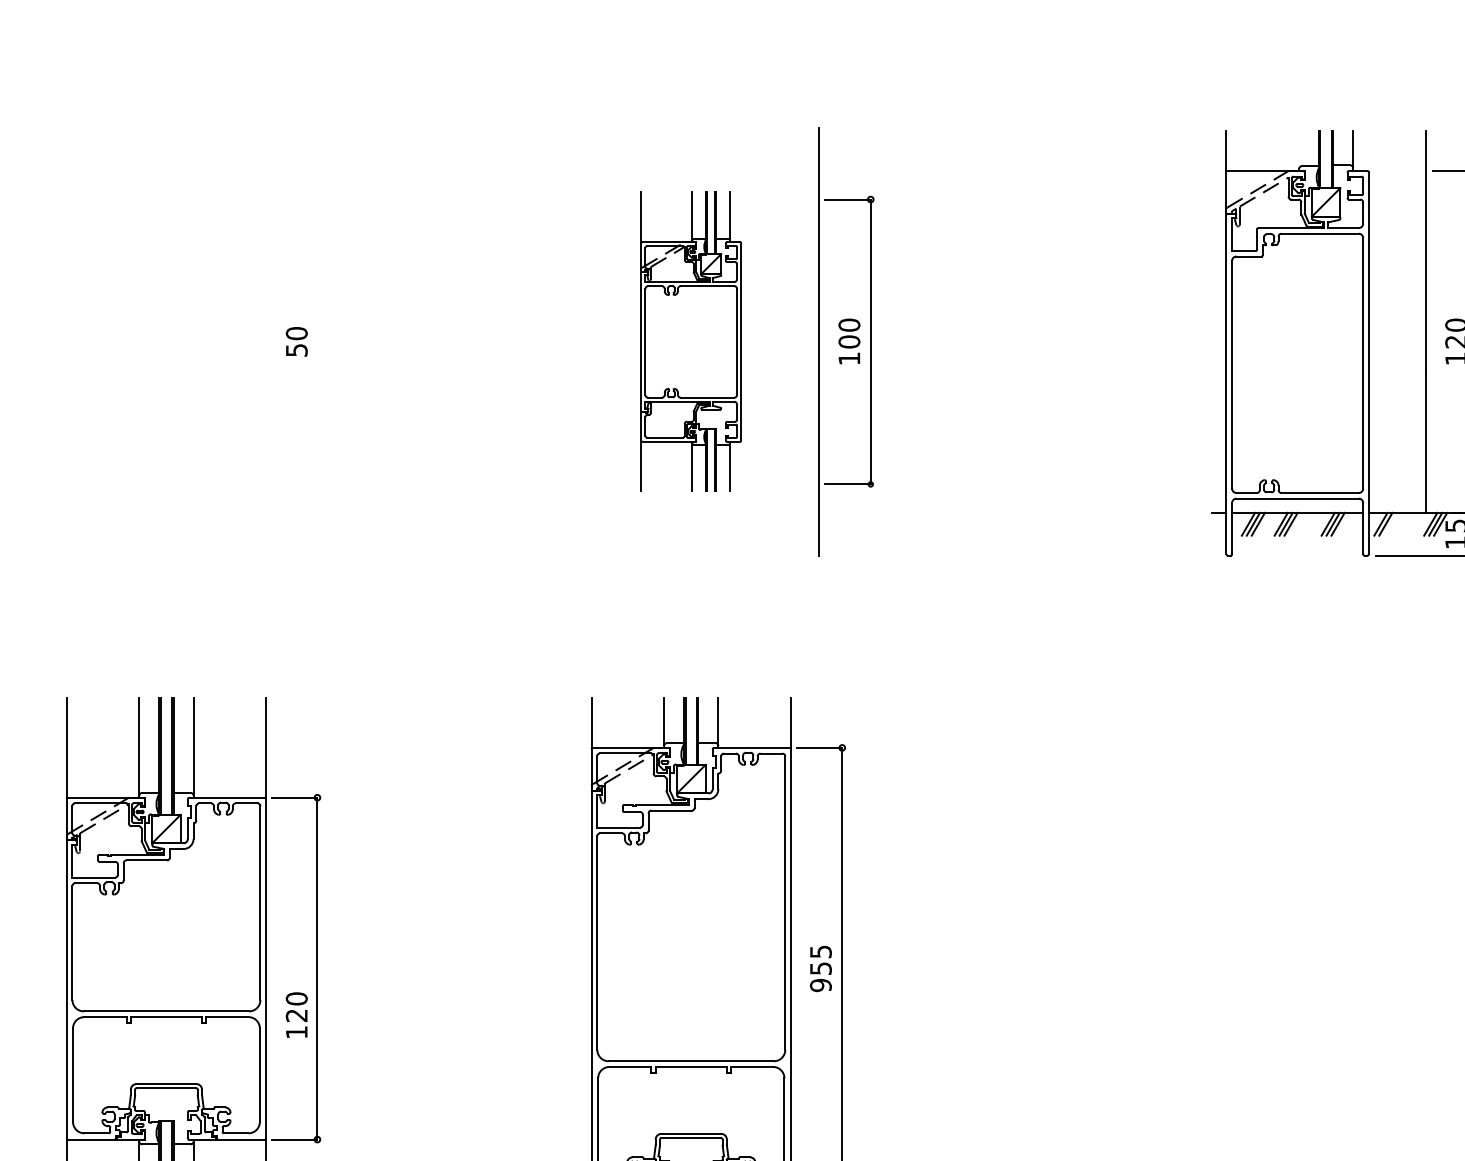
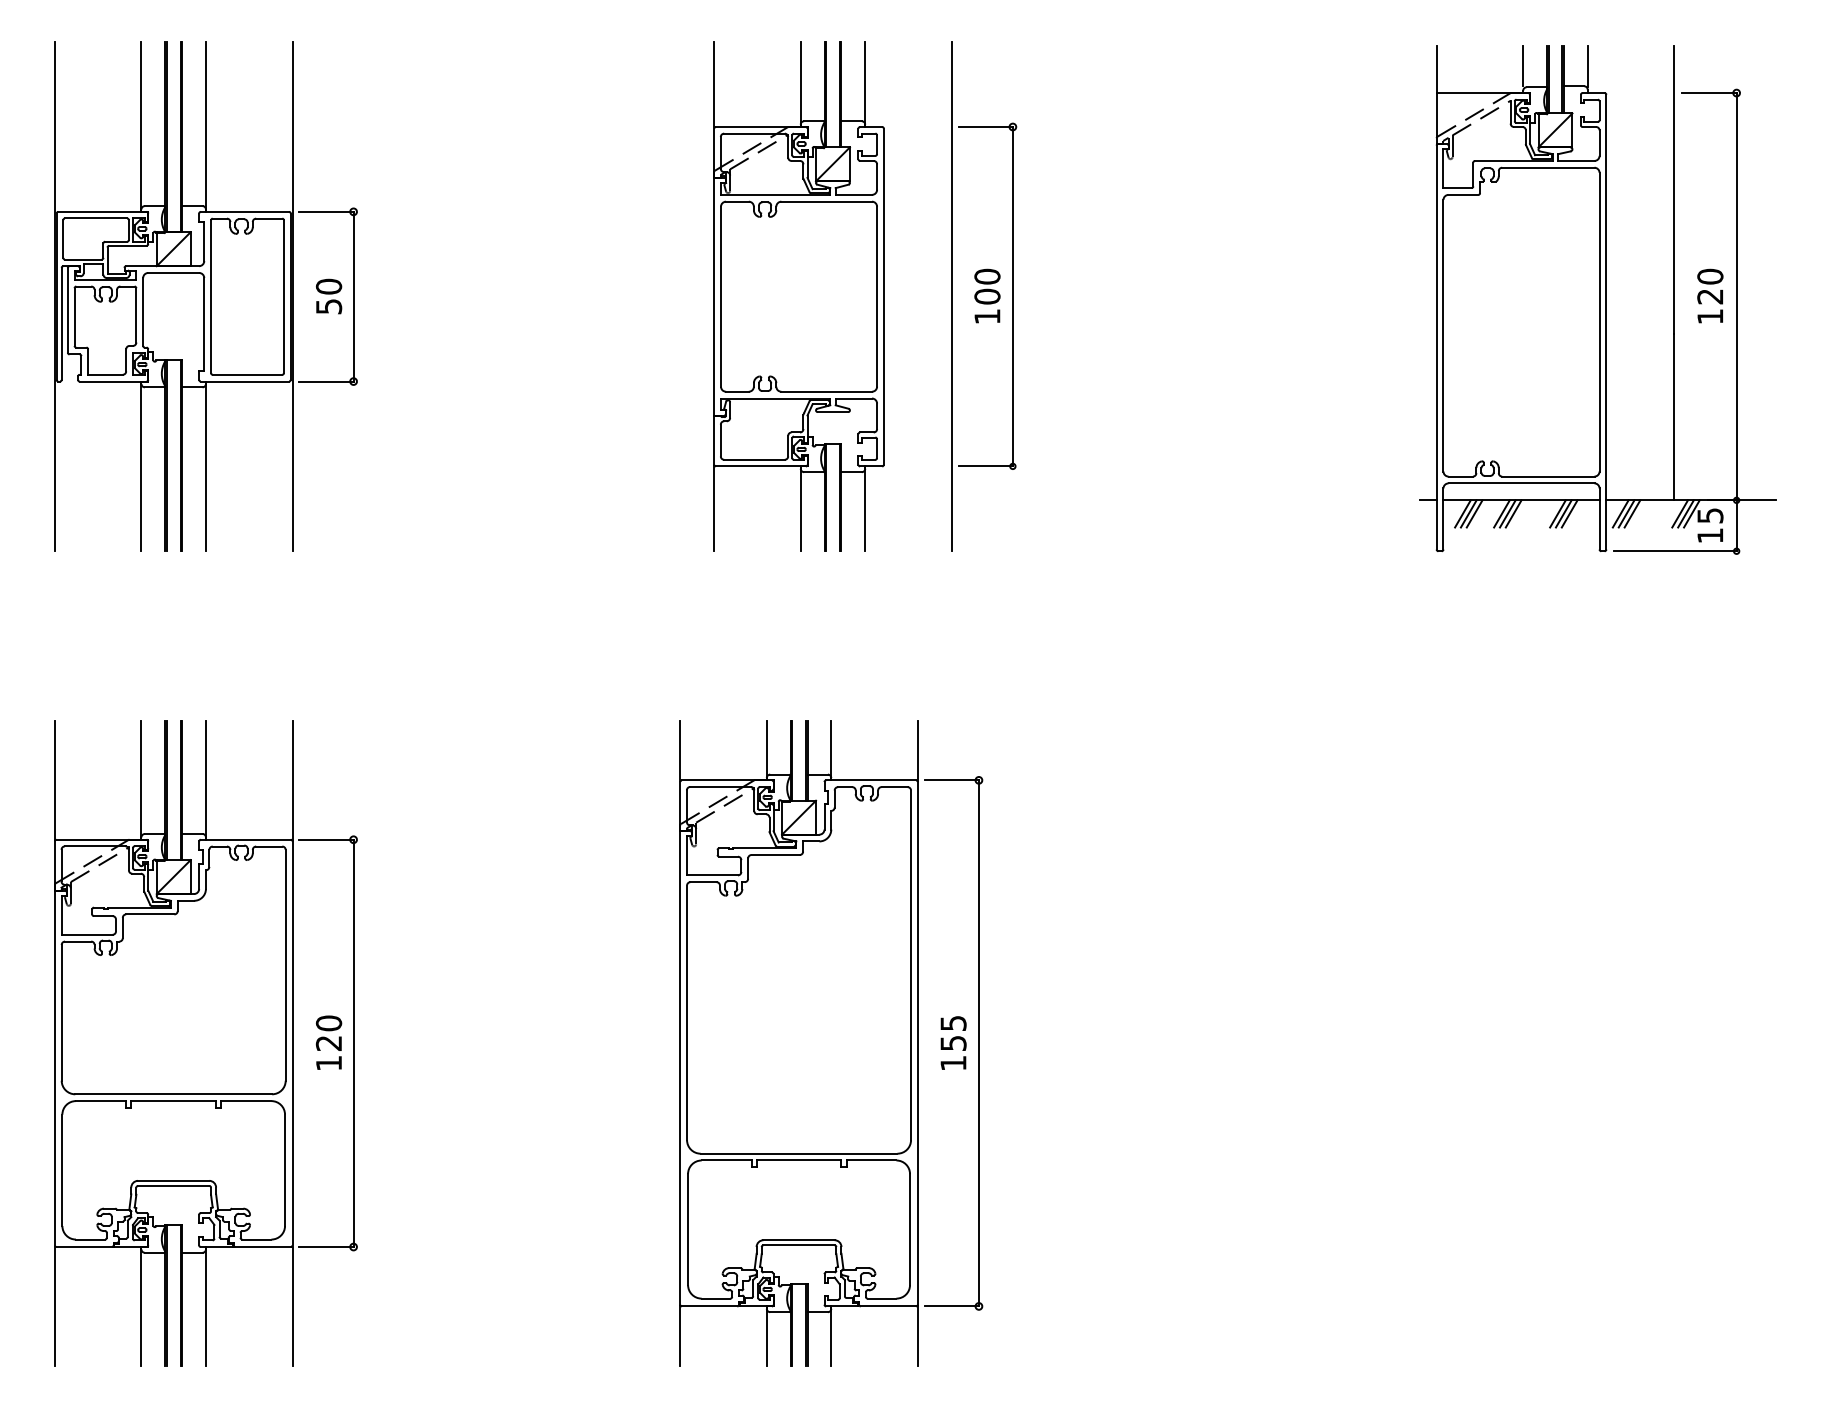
line: (1299, 147) -> (1523, 65), added
part: (193, 341) -> (205, 296), added
part: (690, 341) -> (798, 296), size x1.43
line: (1390, 523) -> (1632, 513), added
text: (820, 985) -> (953, 1063), 955 -> 155
text: (296, 1014) -> (328, 1042), moved

